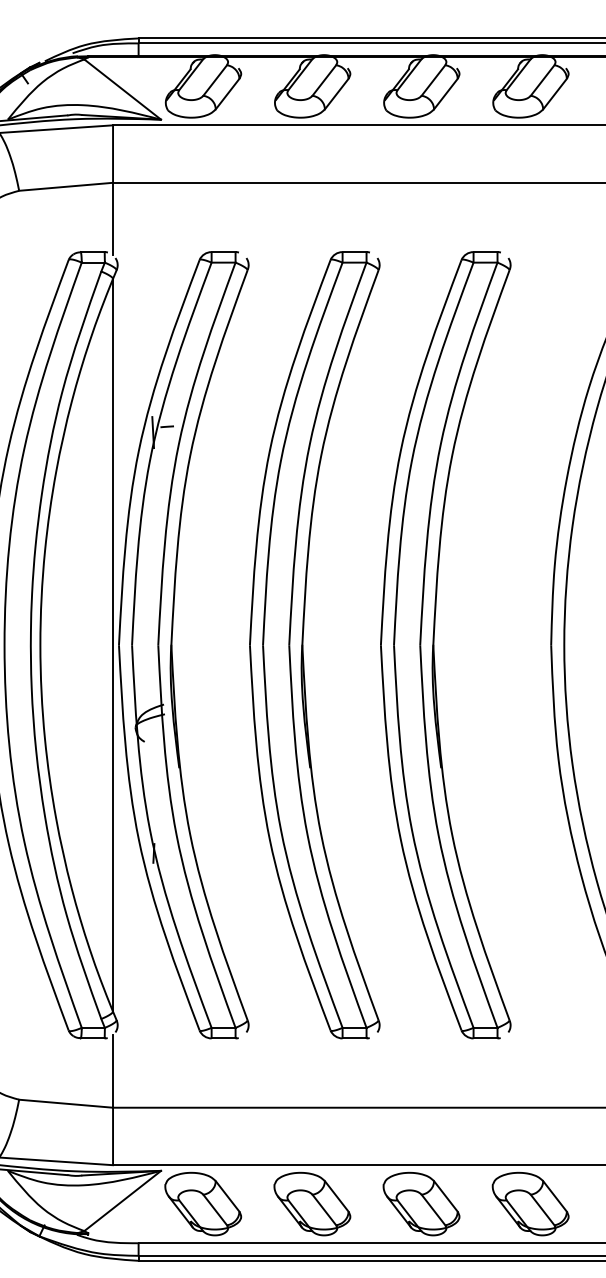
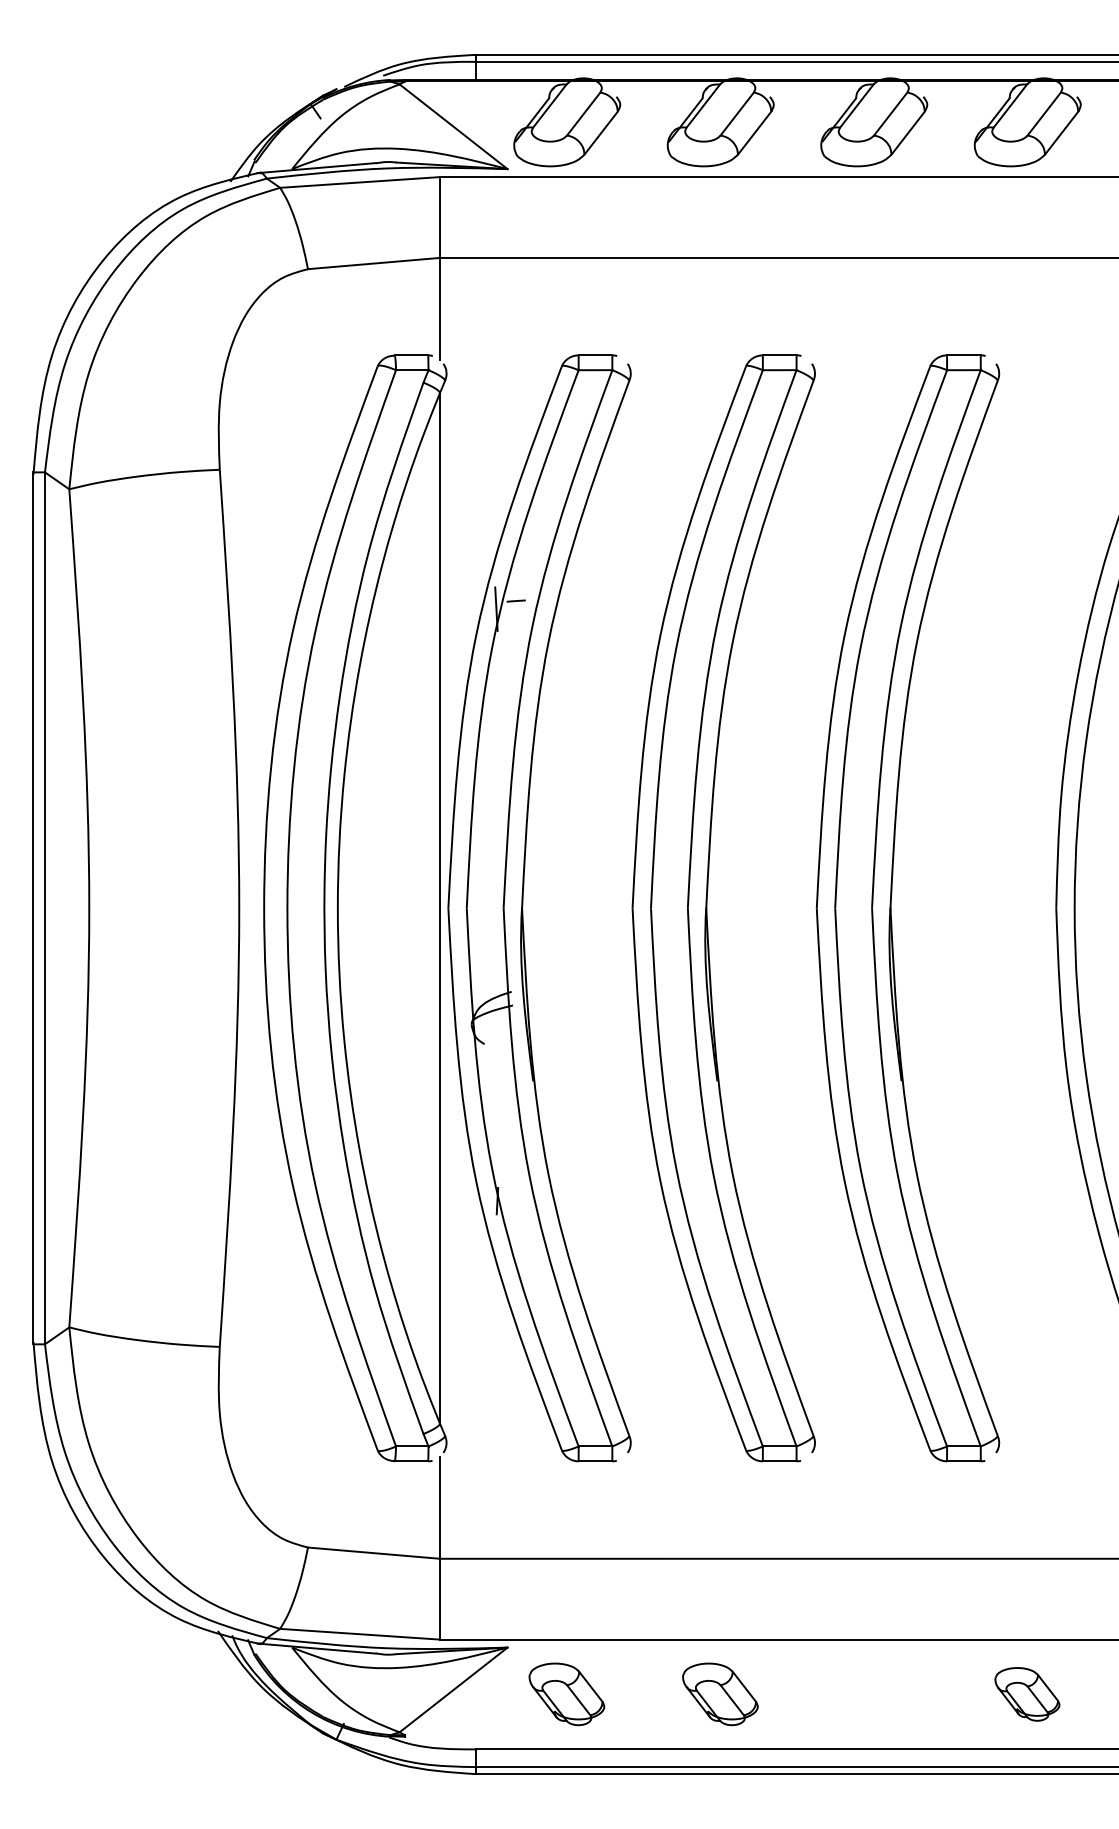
part: (202, 1204) -> (566, 1694), size x0.7
part: (312, 1204) -> (720, 1694), size x0.7
part: (421, 1204) -> (873, 1694), removed
part: (530, 1204) -> (1027, 1694), size x0.6

